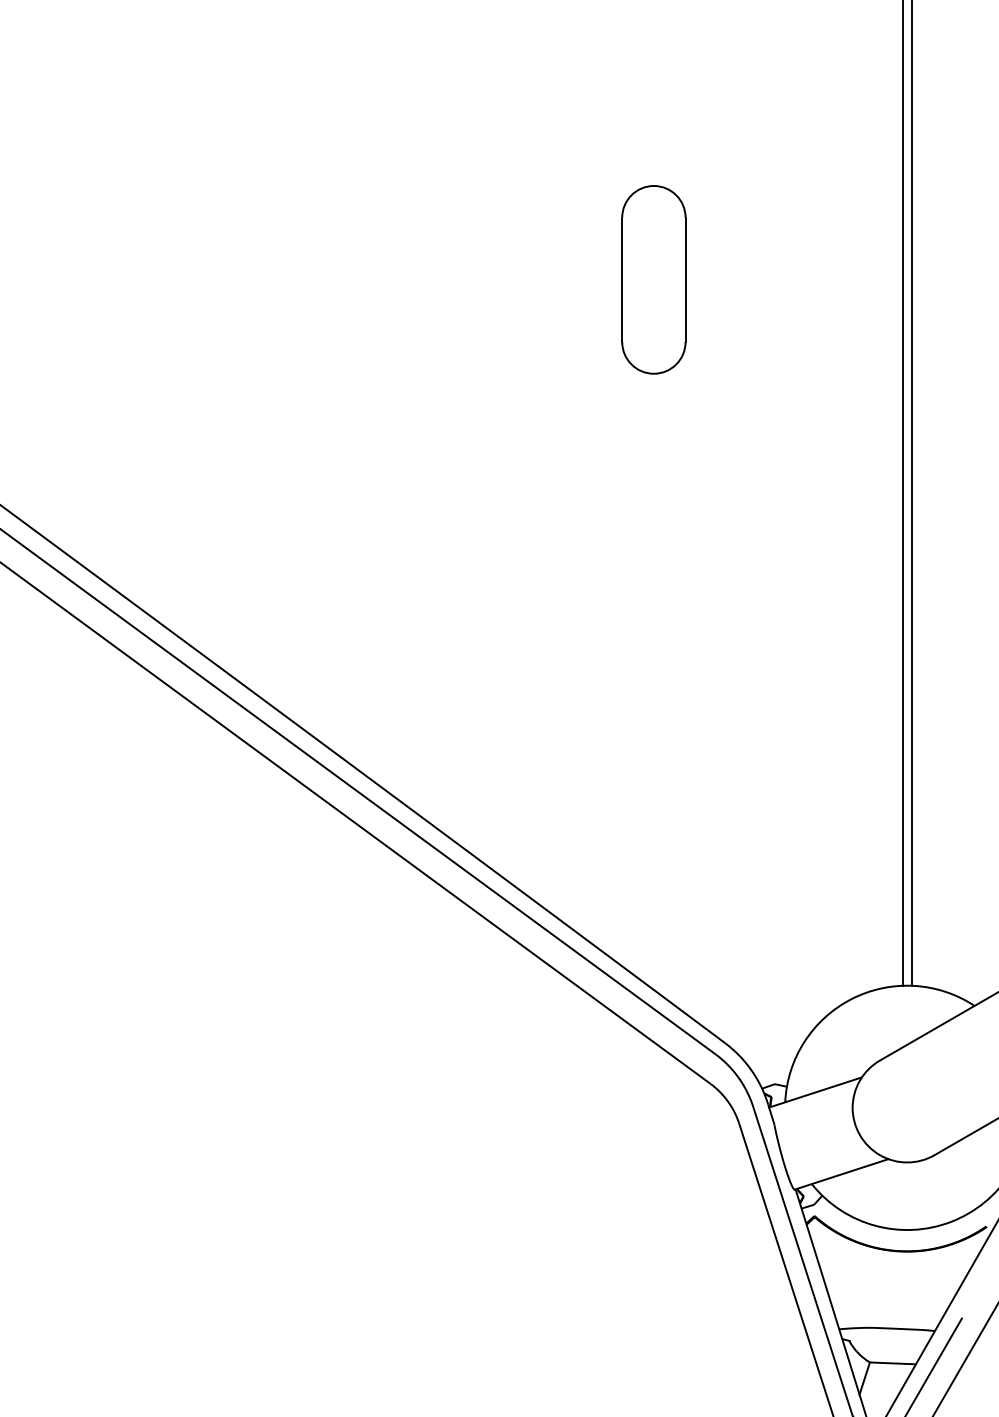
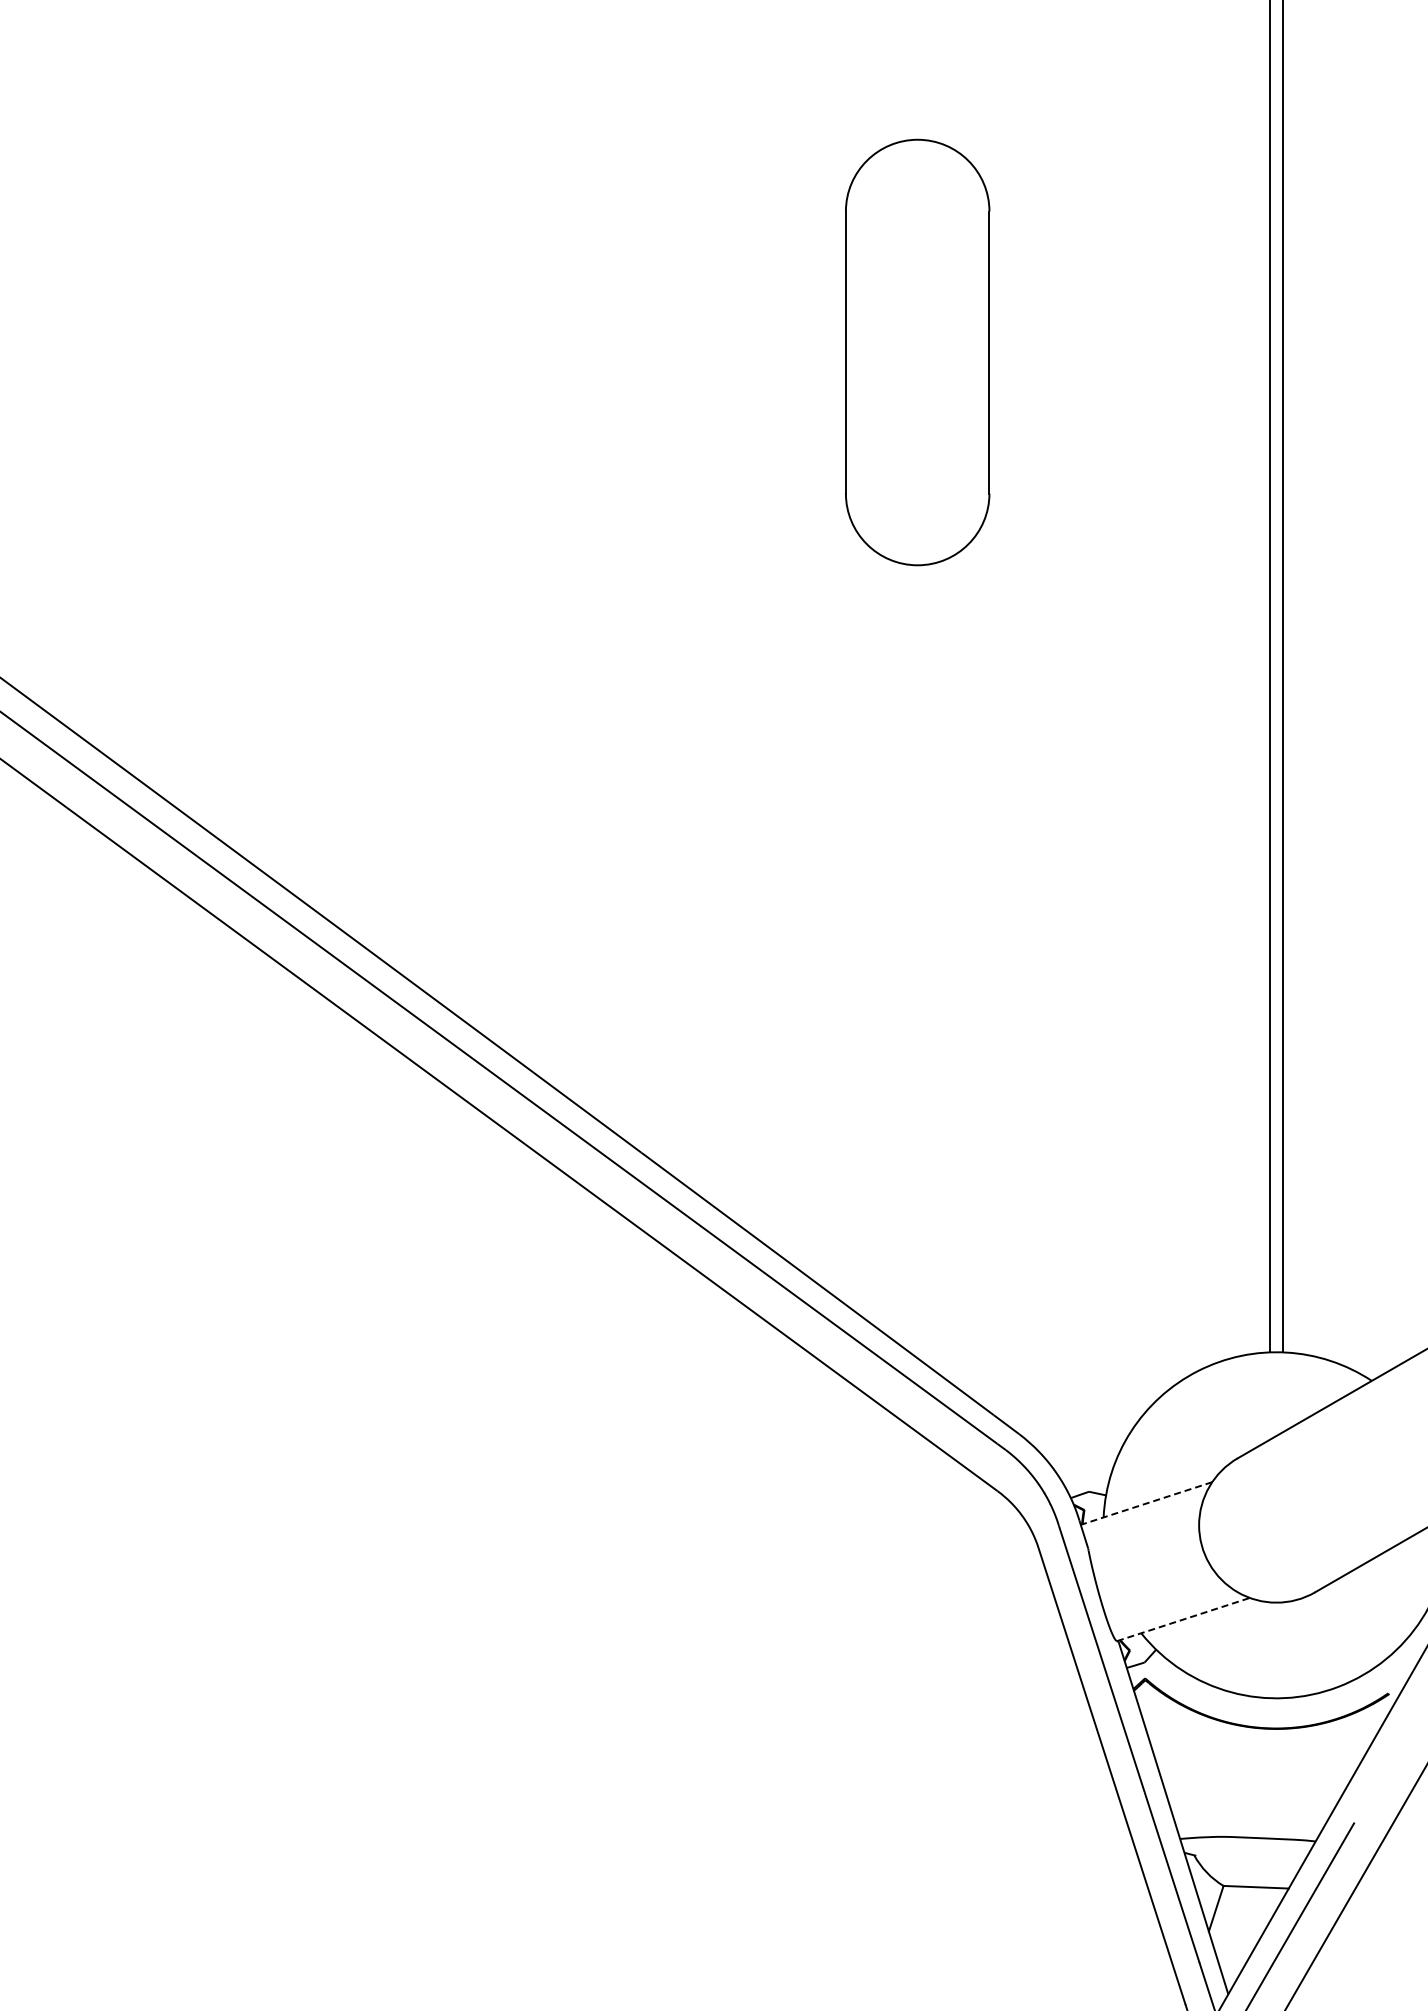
part: (653, 279) -> (917, 352), size x1.6
line: (815, 1092) -> (1146, 1503), solid -> dashed
line: (841, 1174) -> (1183, 1619), solid -> dashed

